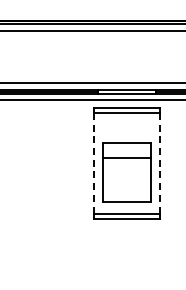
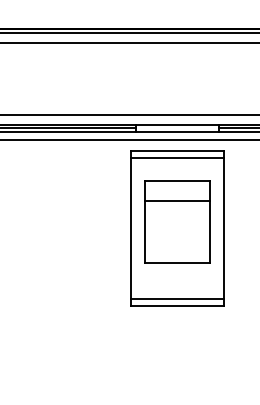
line: (93, 163) -> (130, 228), dashed -> solid
line: (159, 163) -> (222, 228), dashed -> solid
part: (126, 172) -> (176, 221), moved

